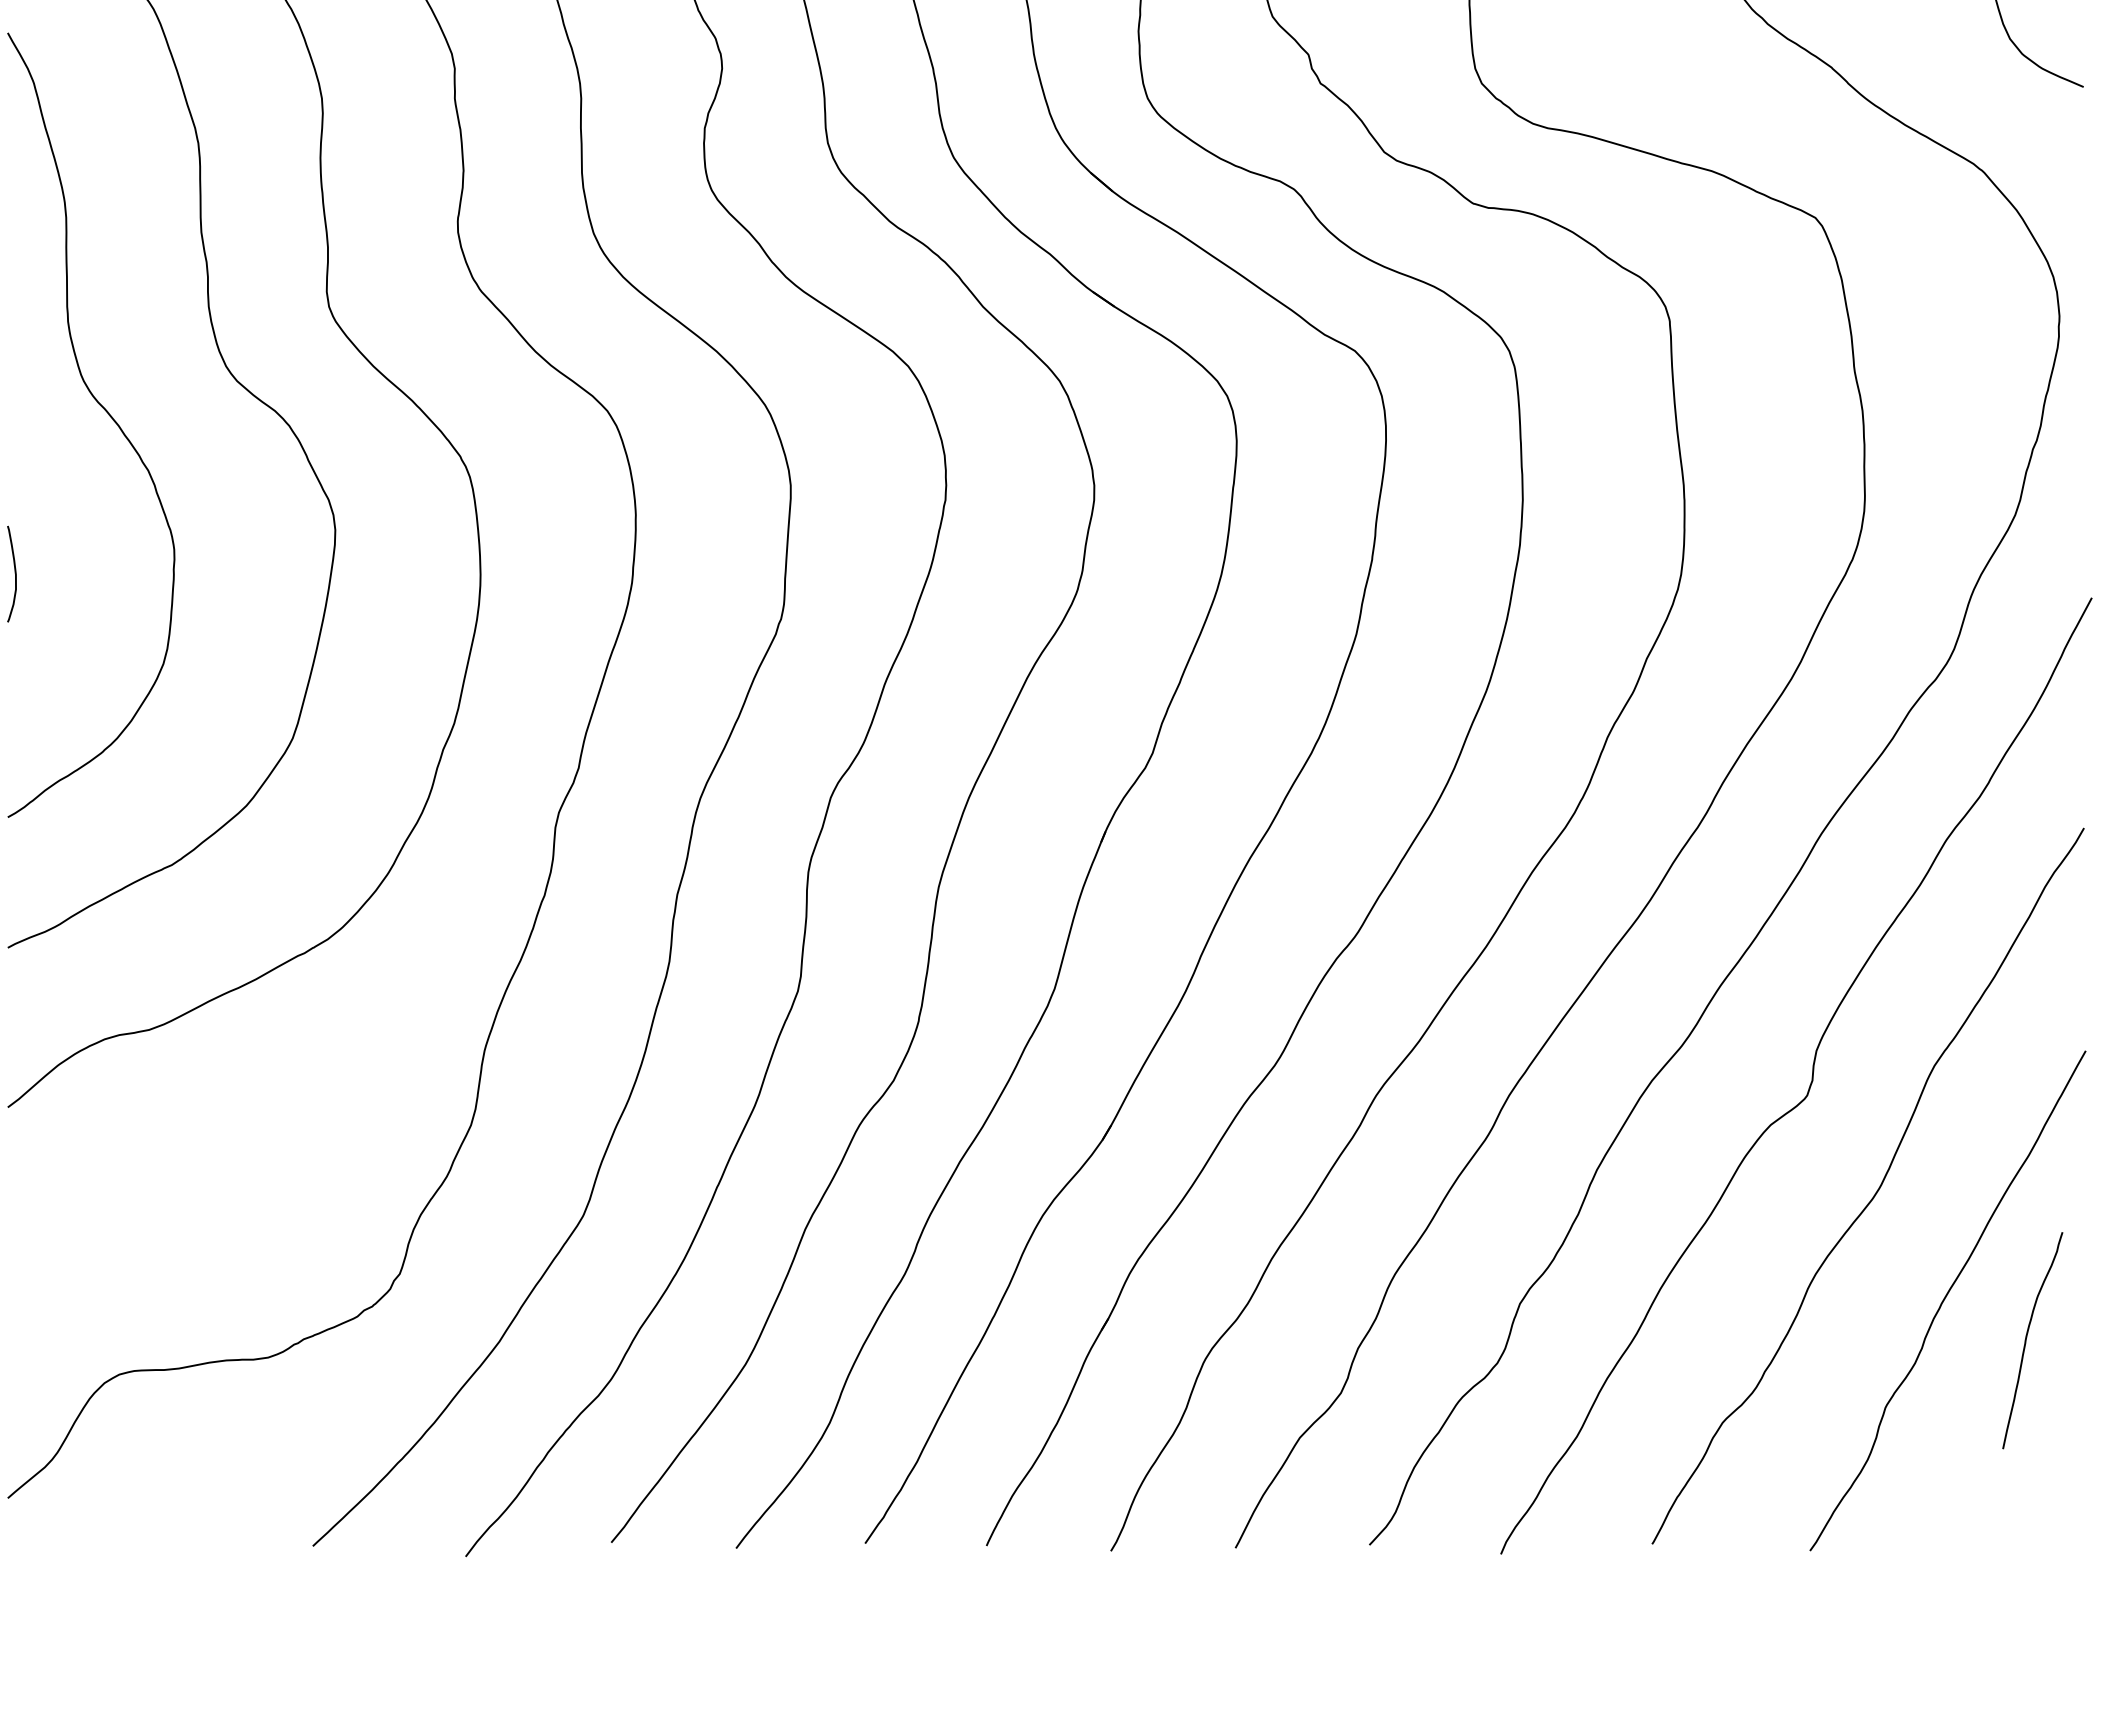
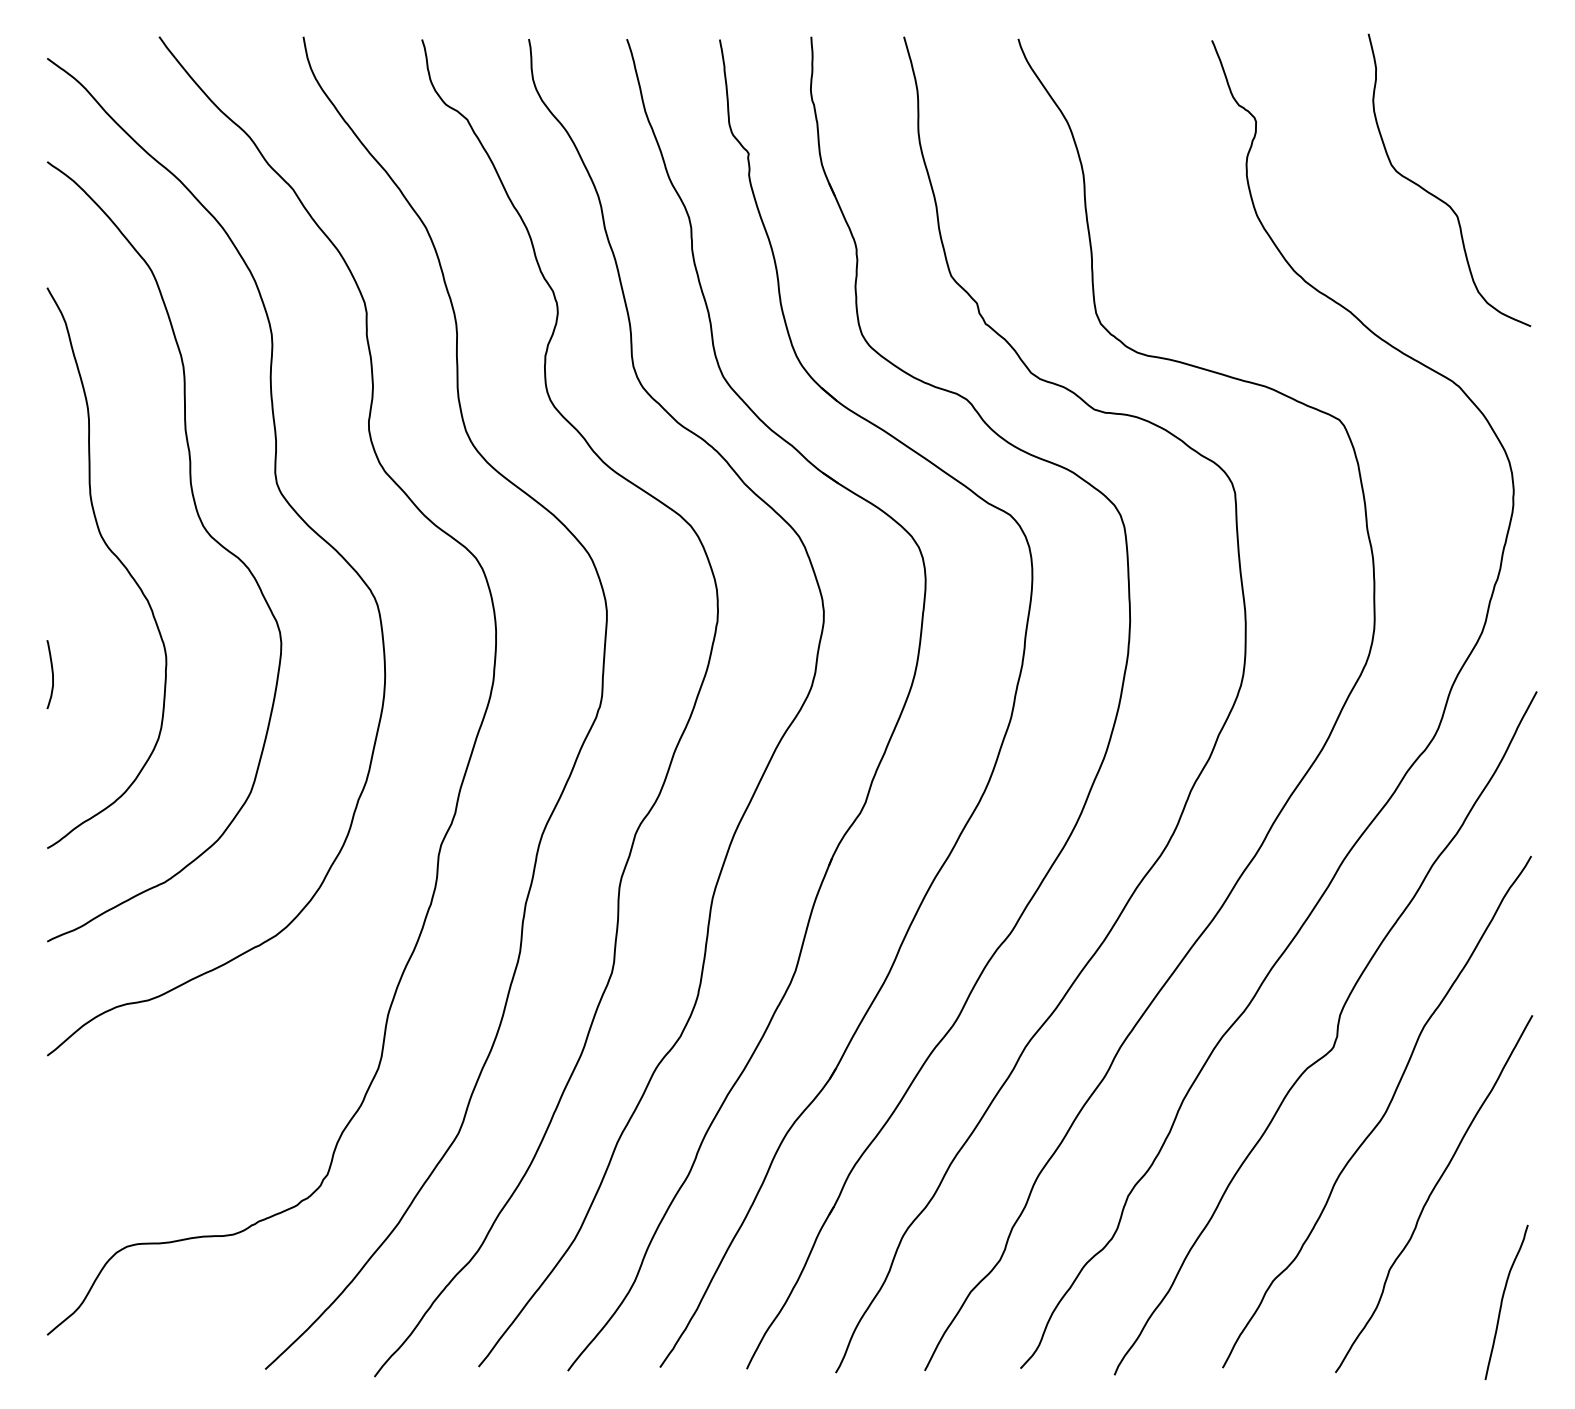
curve: (2028, 1336) -> (1503, 1299), moved

